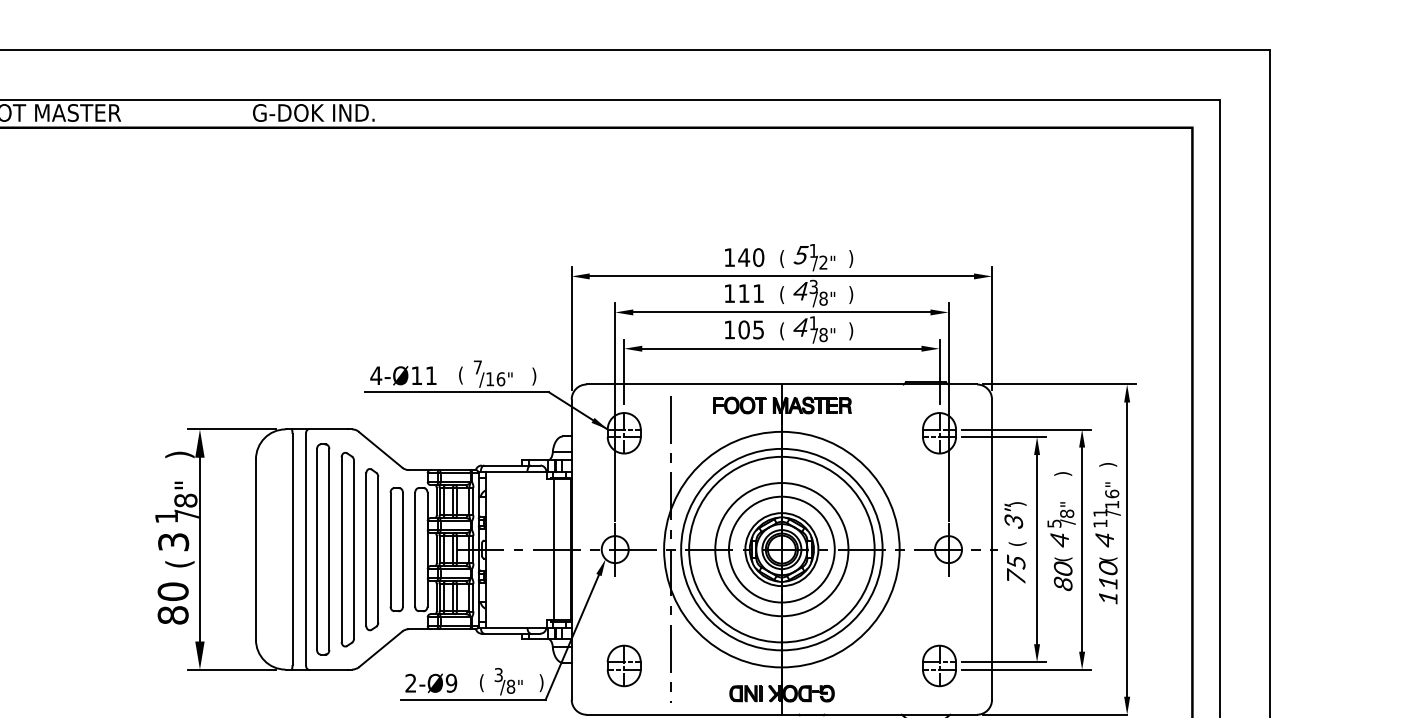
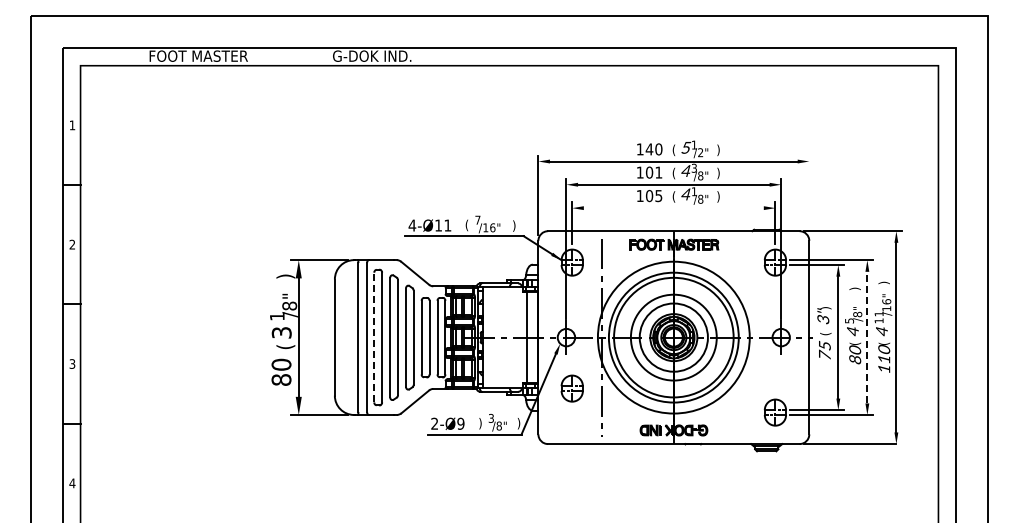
text: (744, 293) -> (649, 172), 111 -> 101
line: (992, 329) -> (809, 195), removed
line: (781, 349) -> (673, 208), removed
line: (317, 549) -> (374, 337), solid -> dashed
line: (1082, 549) -> (867, 337), solid -> dashed
part: (623, 665) -> (571, 388), moved
text: (481, 682) -> (480, 423), ( -> )

